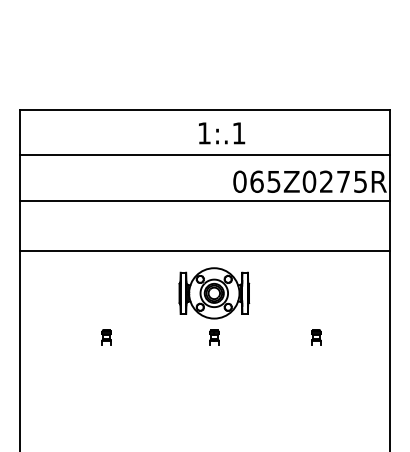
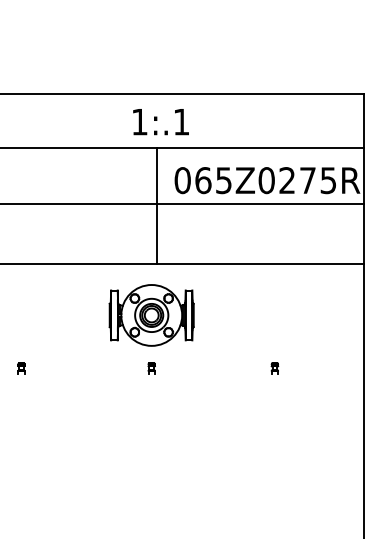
line: (218, 202) -> (156, 205), added
part: (106, 337) -> (21, 368), size x0.62
part: (213, 337) -> (150, 368), size x0.62
part: (315, 337) -> (274, 368), size x0.62

